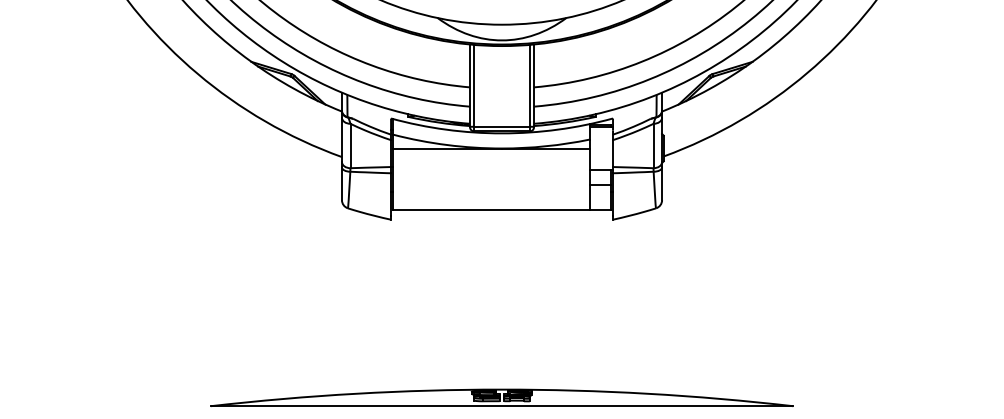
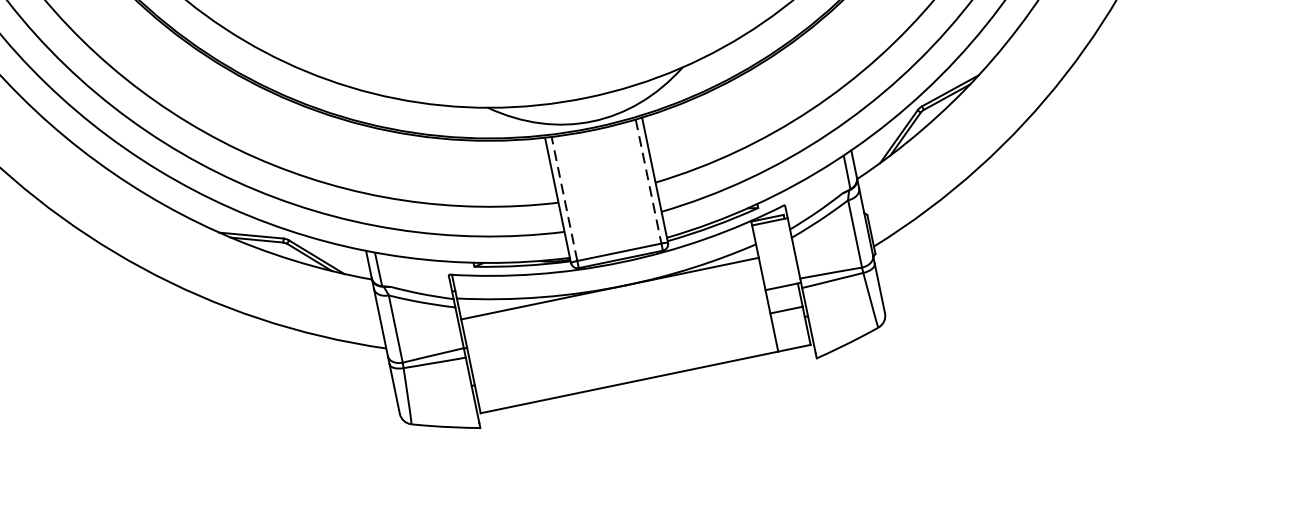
line: (474, 85) -> (564, 198), solid -> dashed
line: (529, 85) -> (648, 181), solid -> dashed

